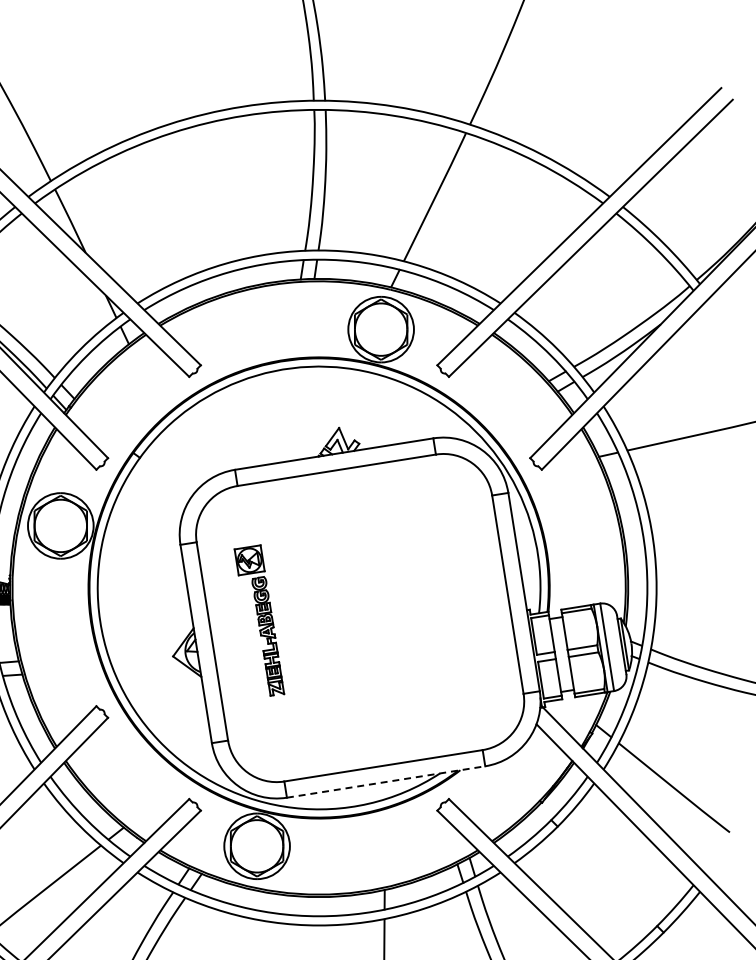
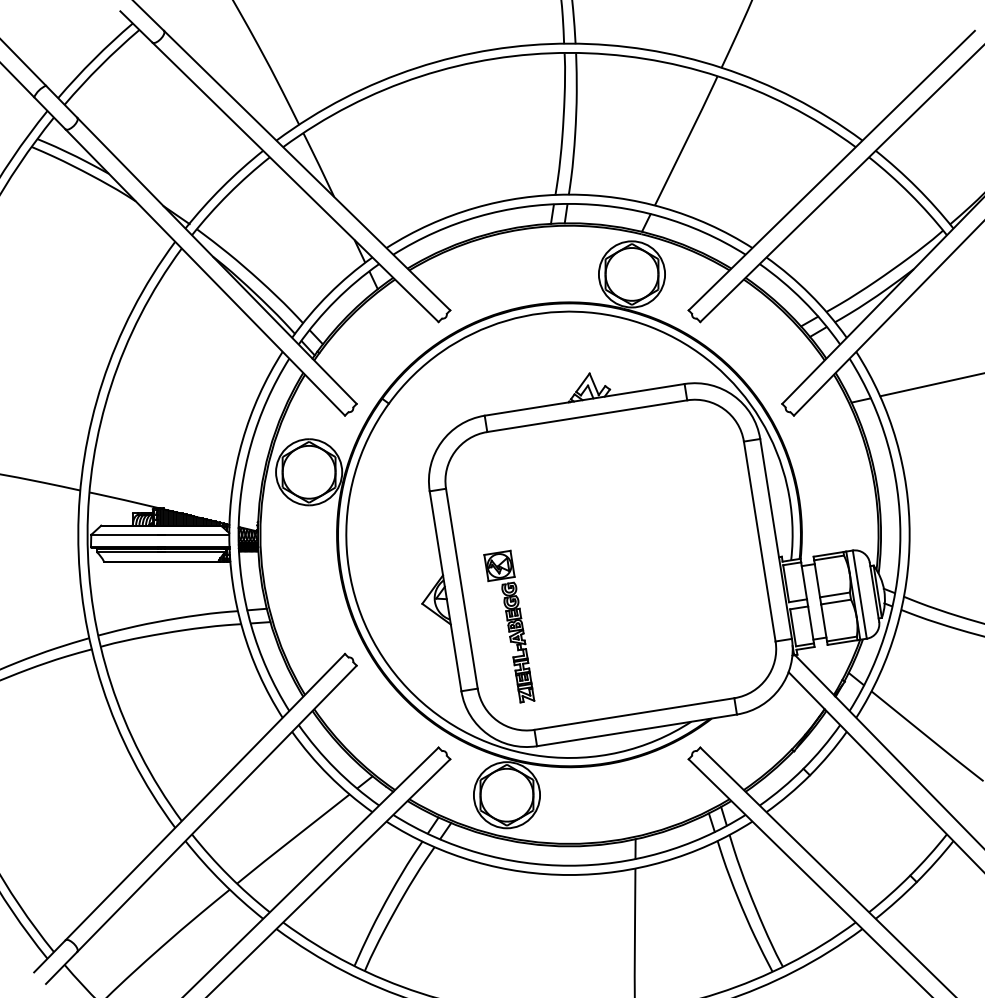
part: (259, 620) -> (509, 626), moved
line: (386, 782) -> (637, 730), dashed -> solid

